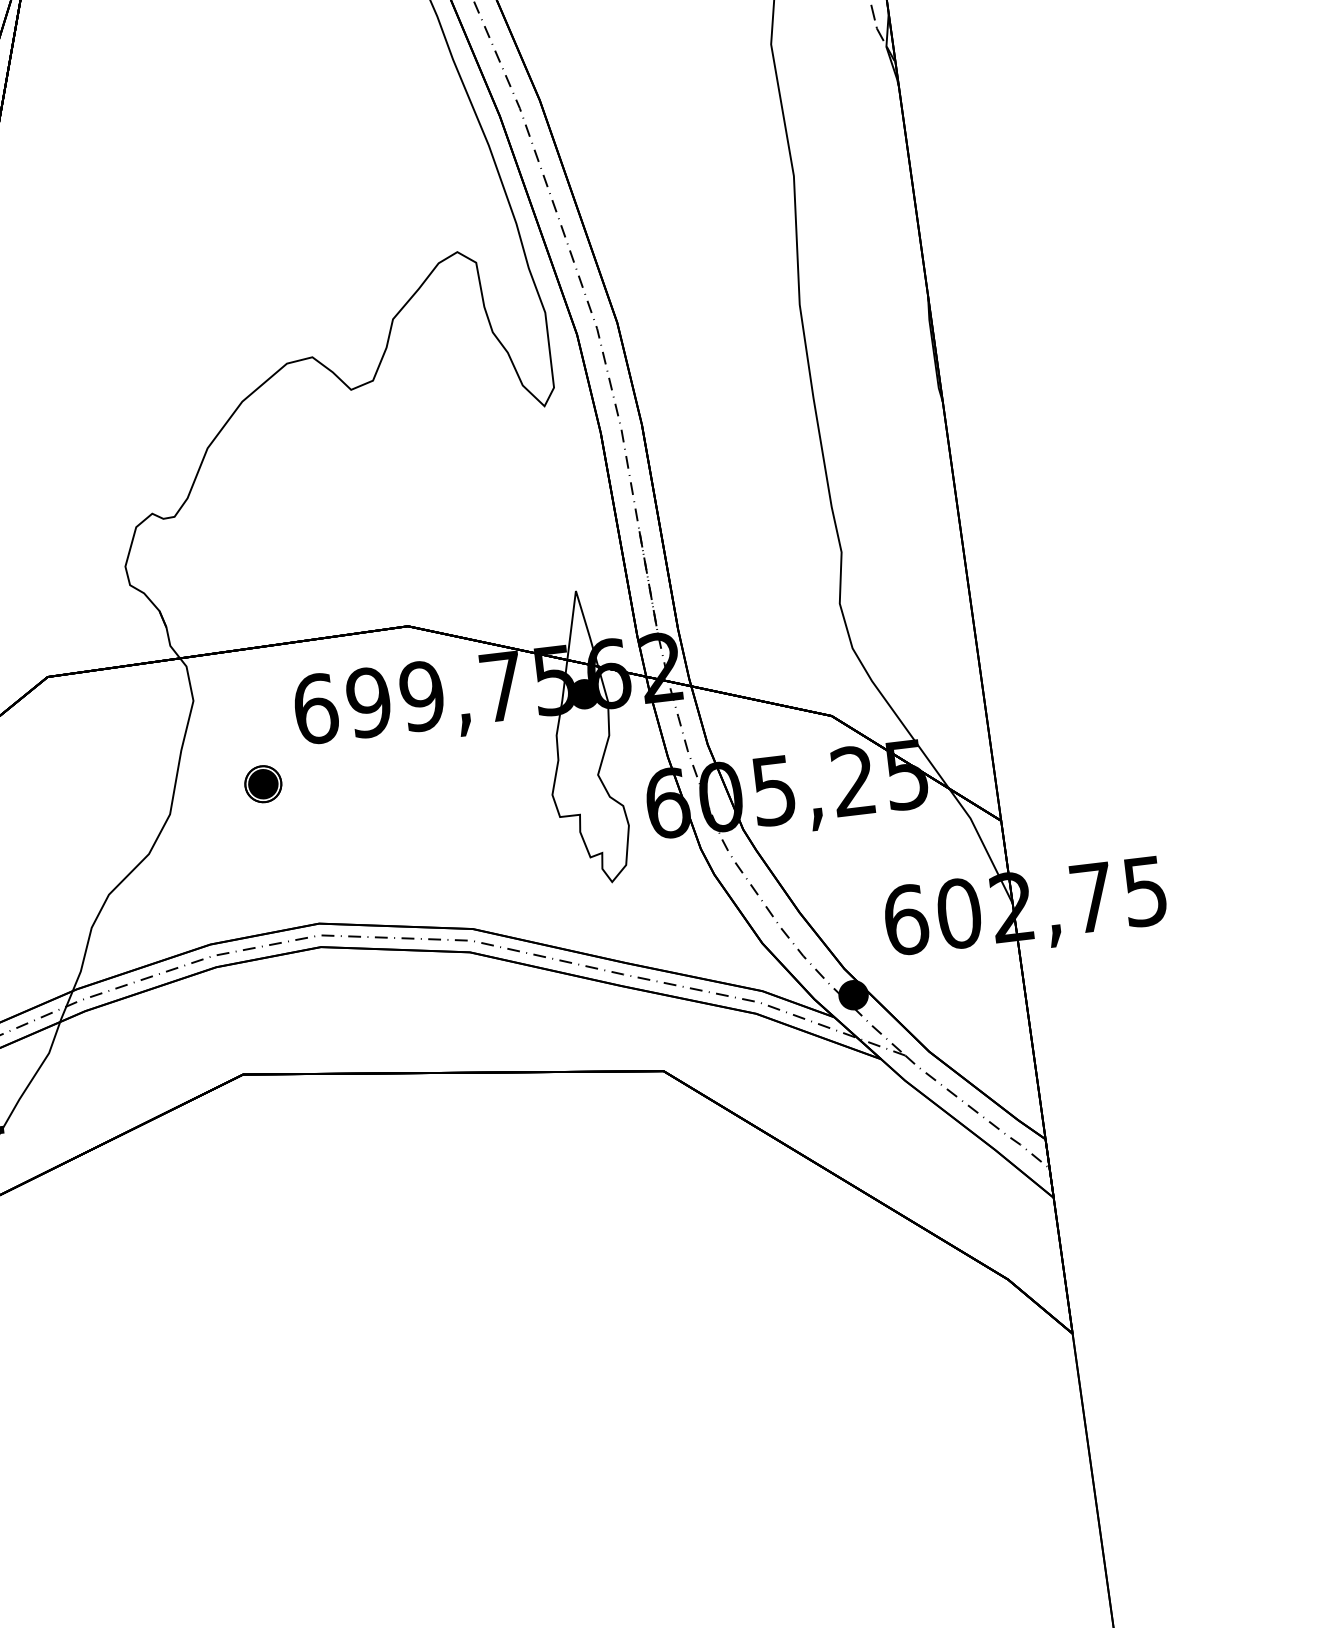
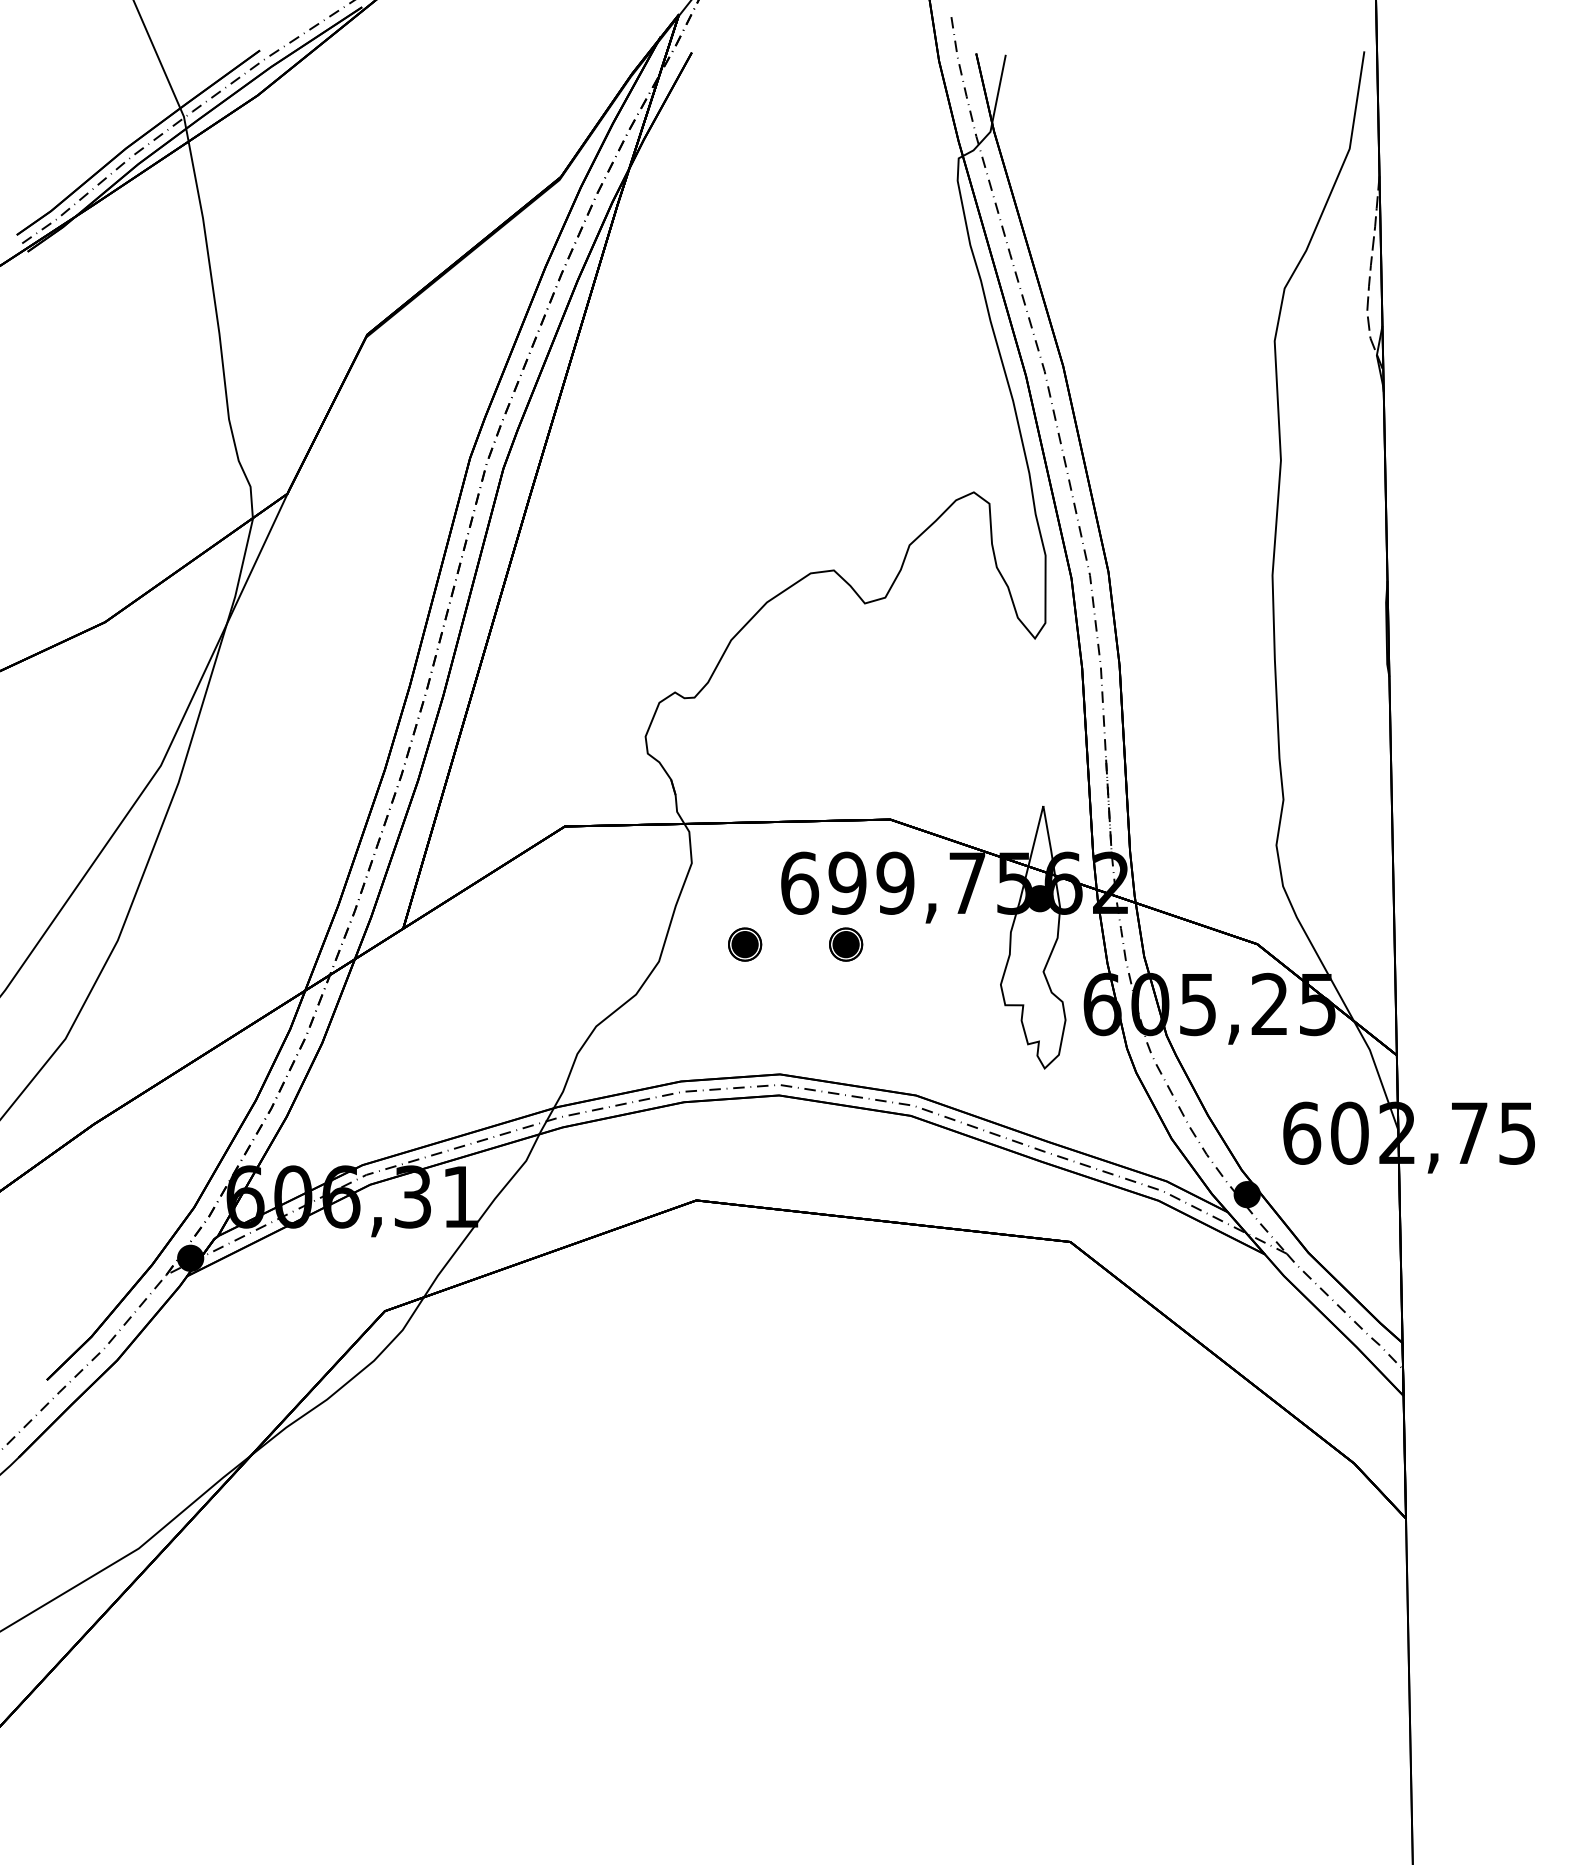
part: (375, 770) -> (846, 944), added

